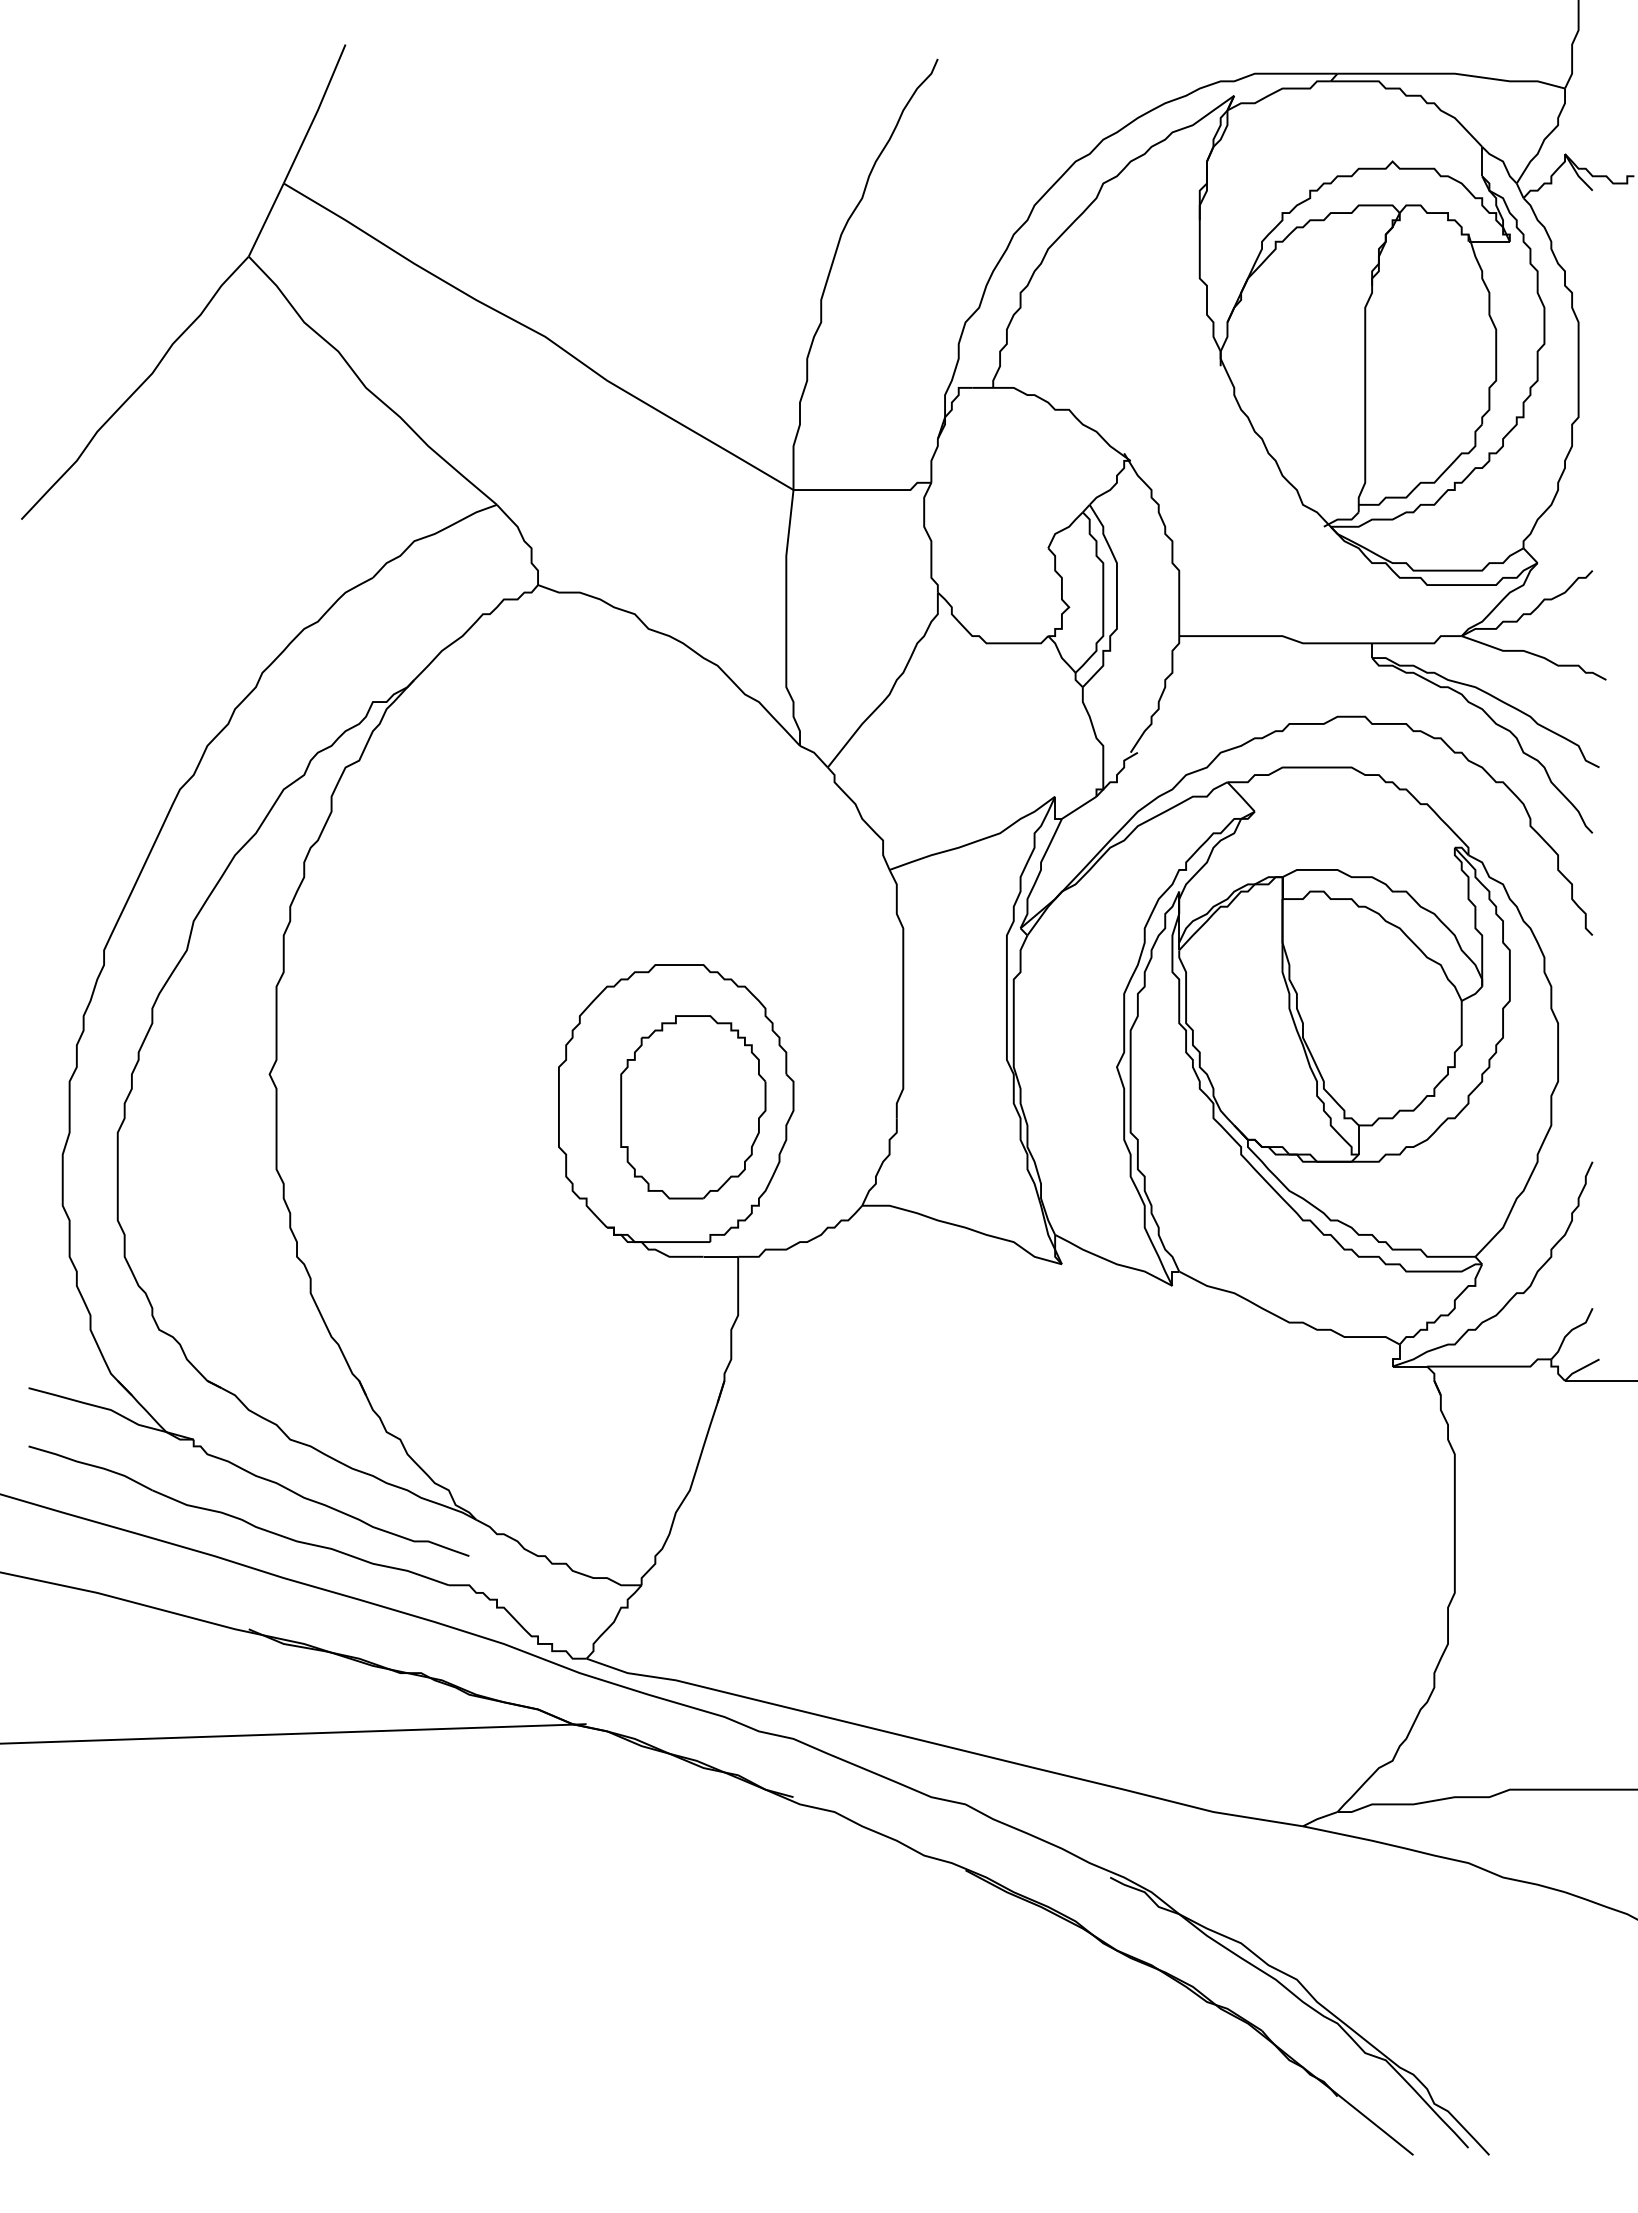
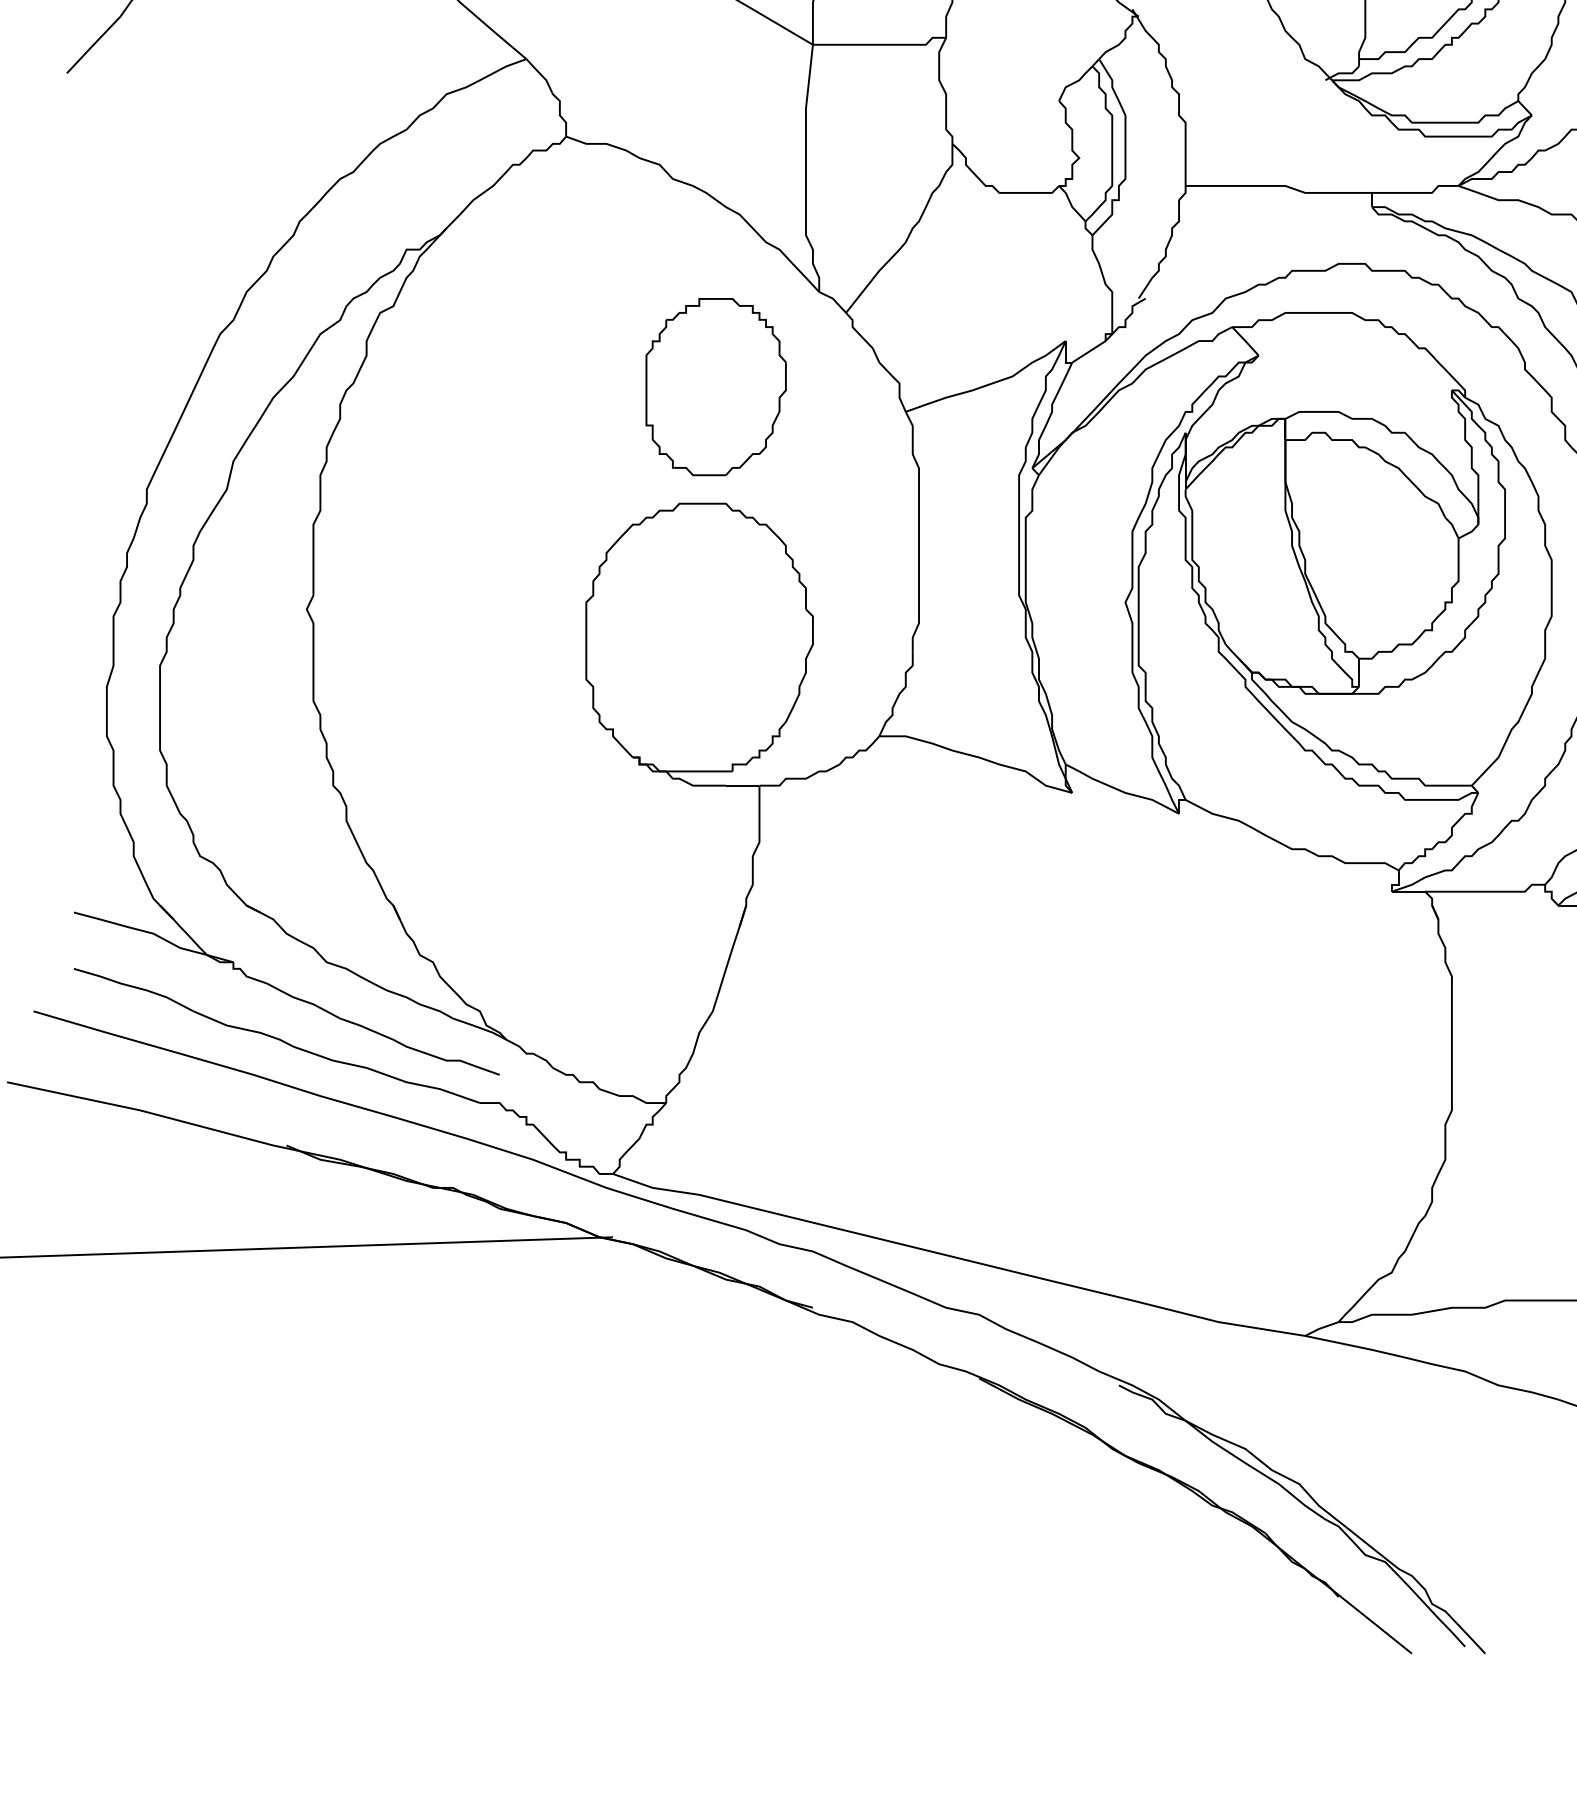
part: (693, 1107) -> (716, 387), moved

